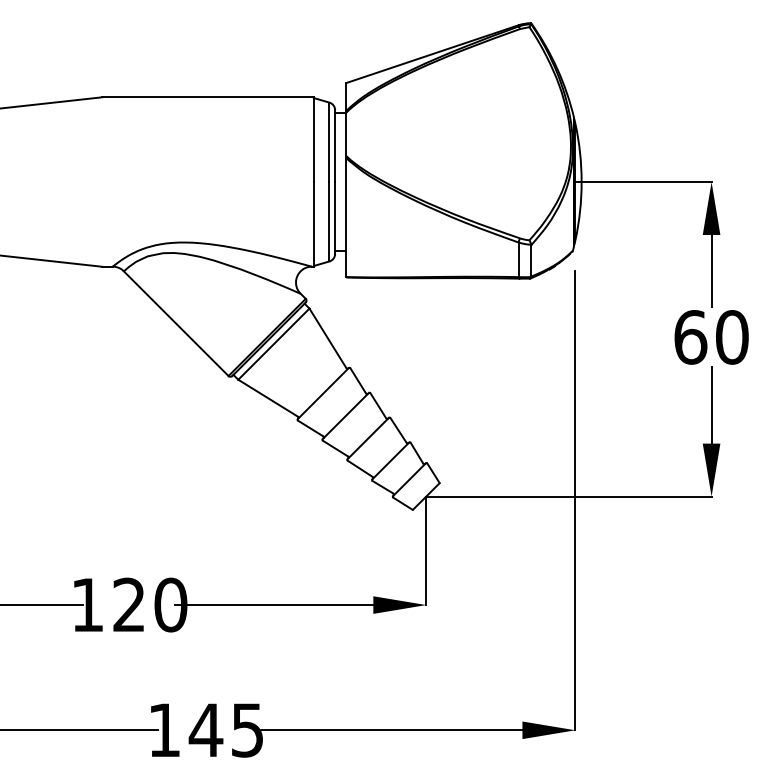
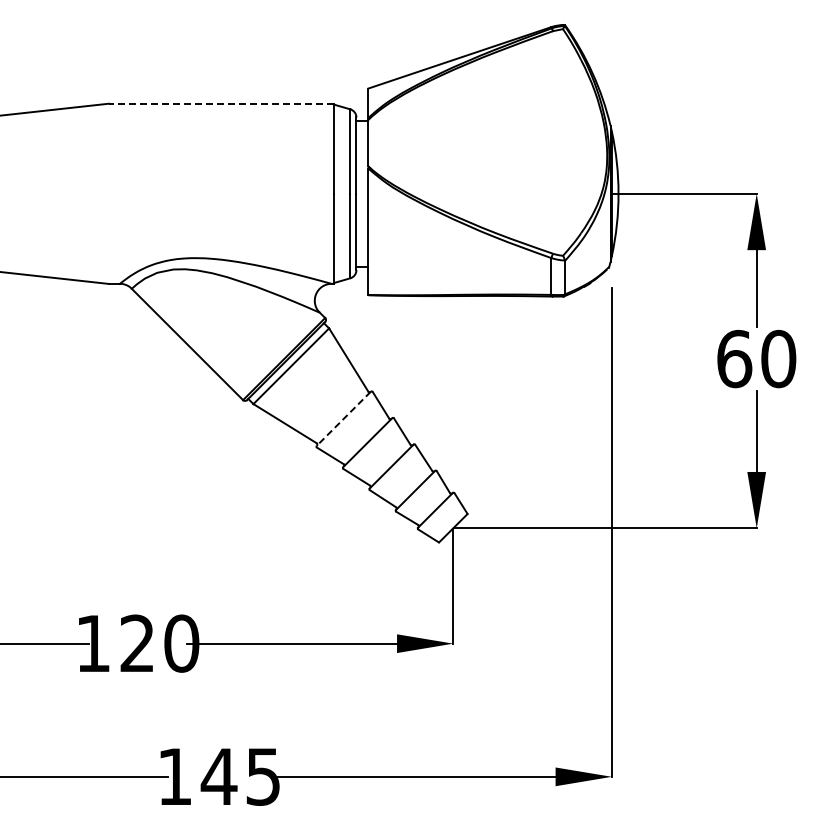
line: (208, 97) -> (221, 103), solid -> dashed
line: (322, 394) -> (343, 419), solid -> dashed

